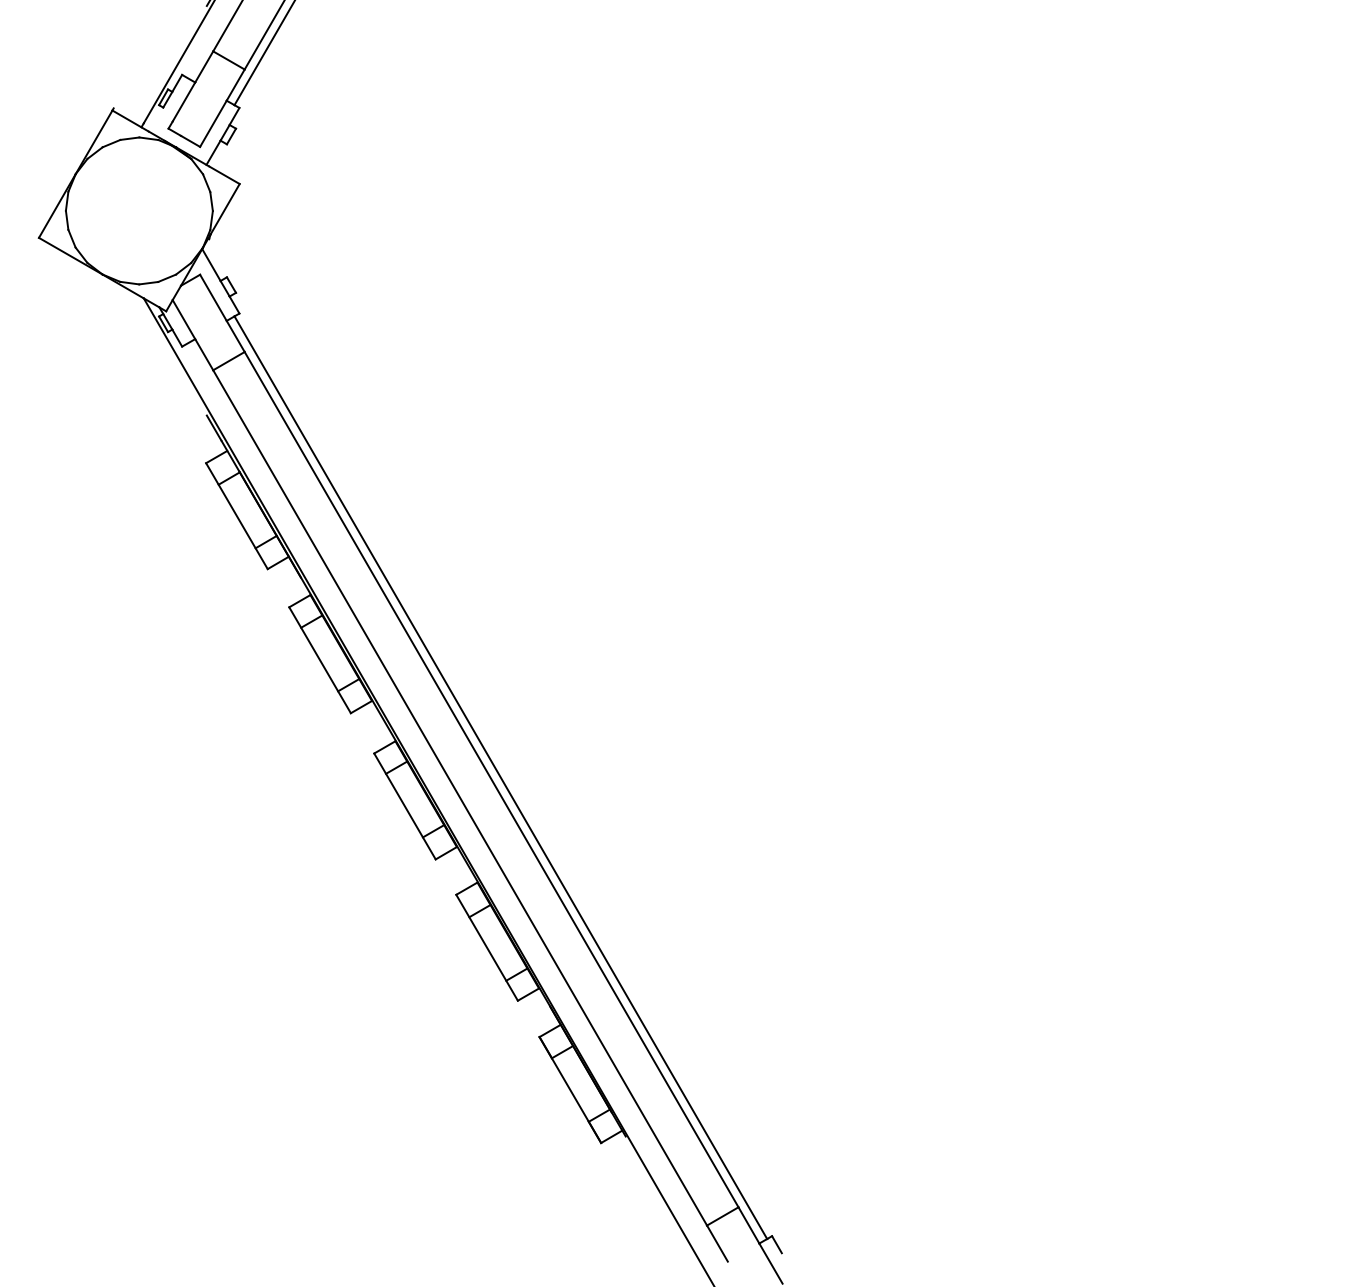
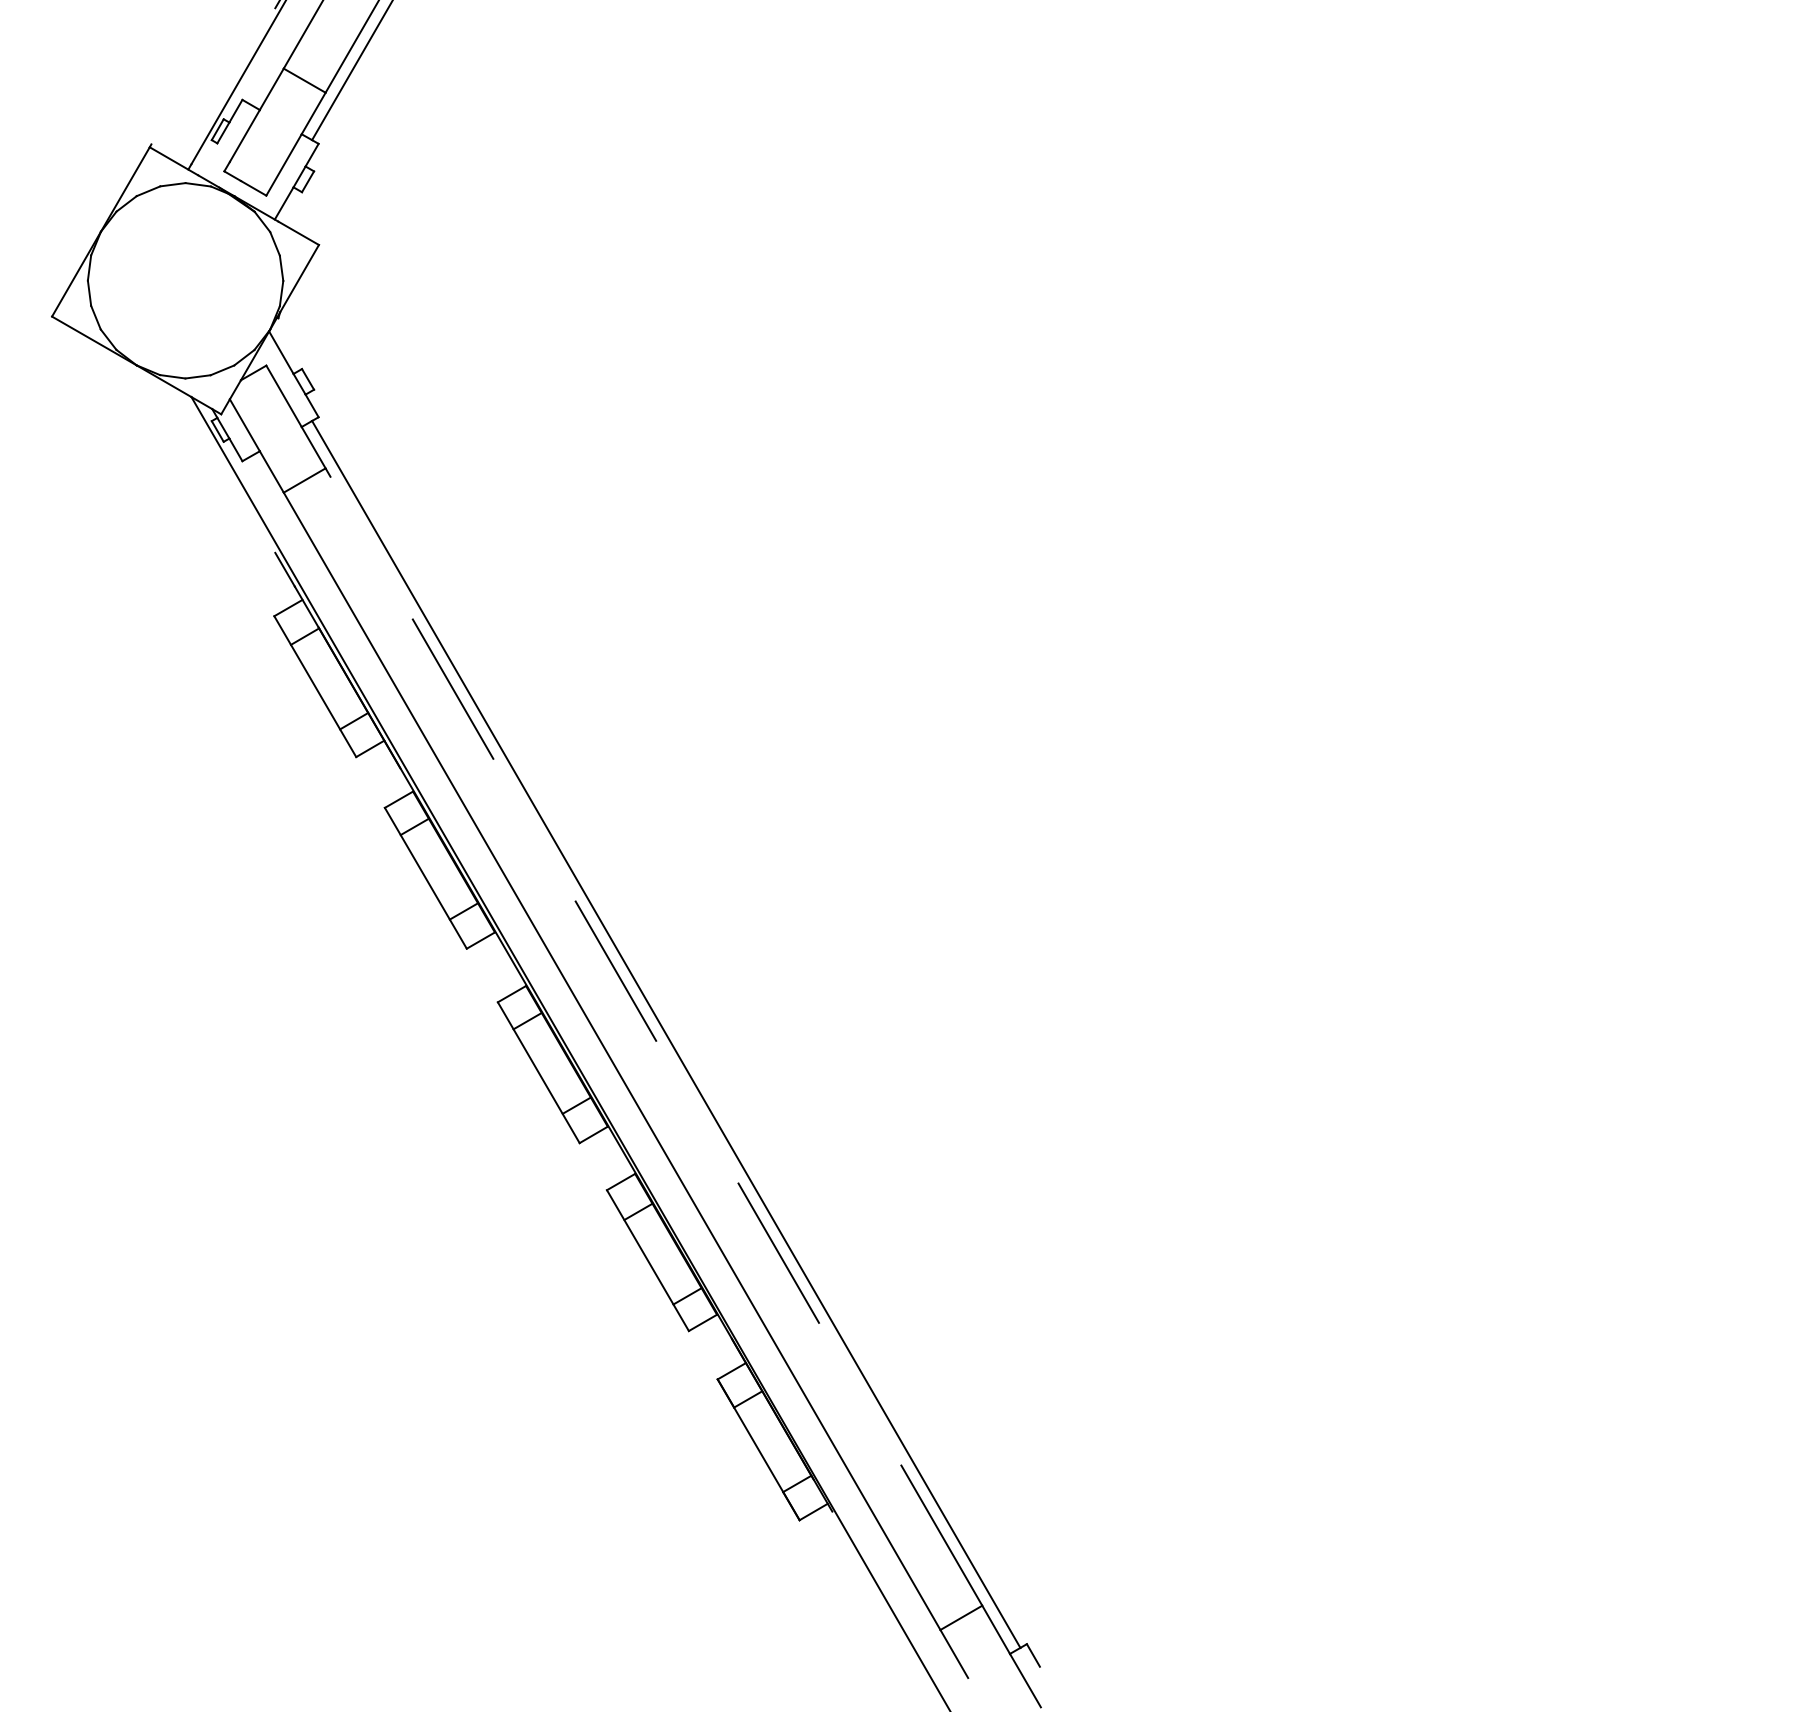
line: (491, 779) -> (653, 1037), solid -> dashed

